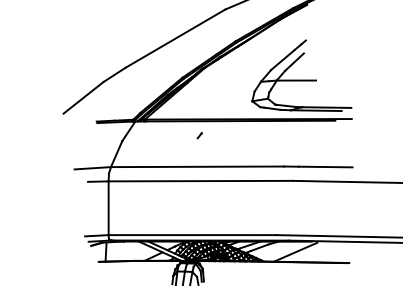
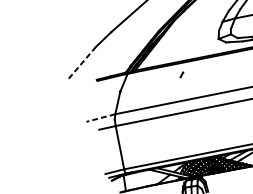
line: (83, 98) -> (82, 63), solid -> dashed
line: (92, 168) -> (100, 118), solid -> dashed

